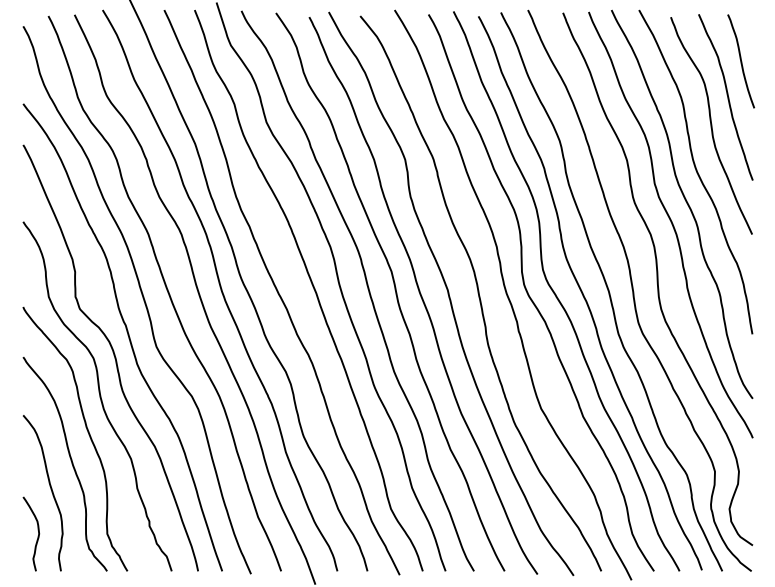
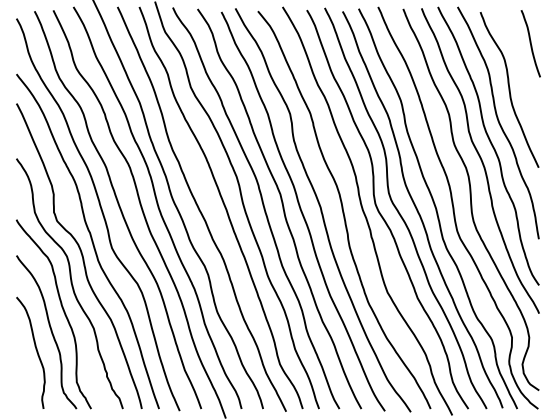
curve: (727, 97) -> (521, 69), removed
curve: (37, 530) -> (26, 379), removed

